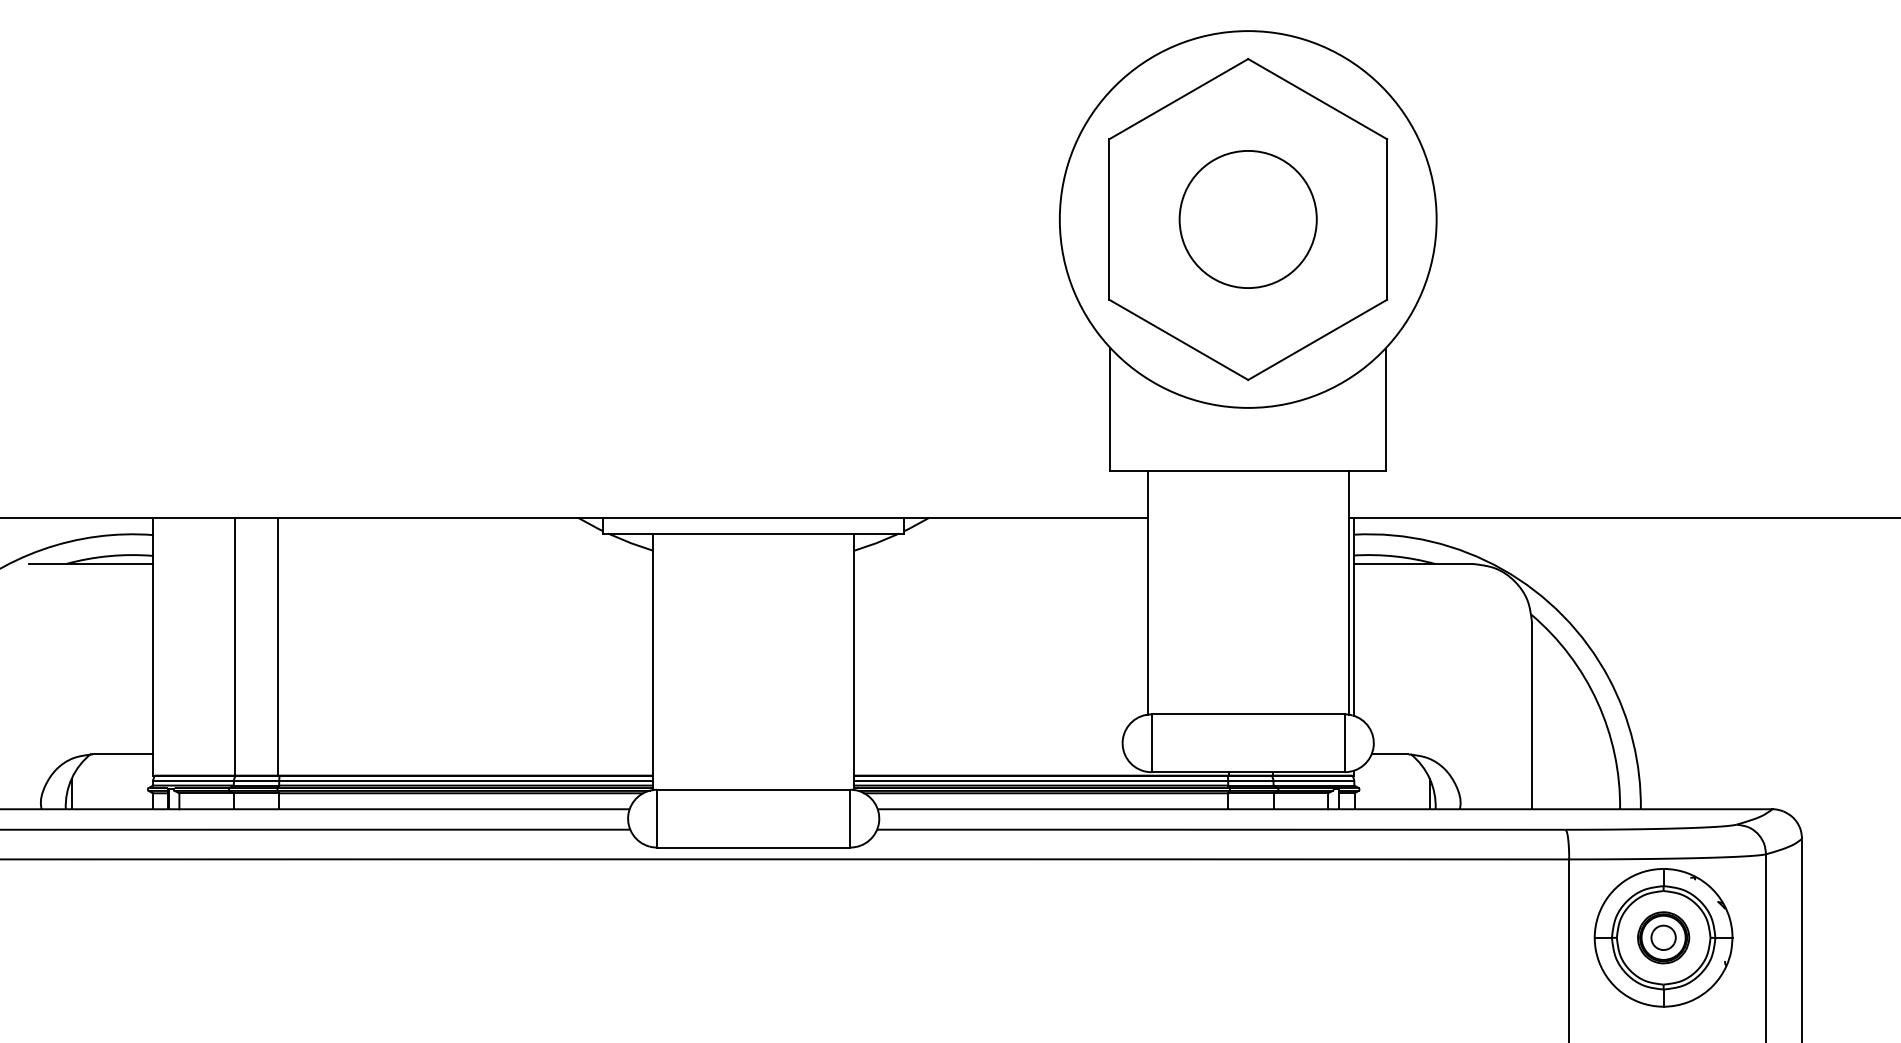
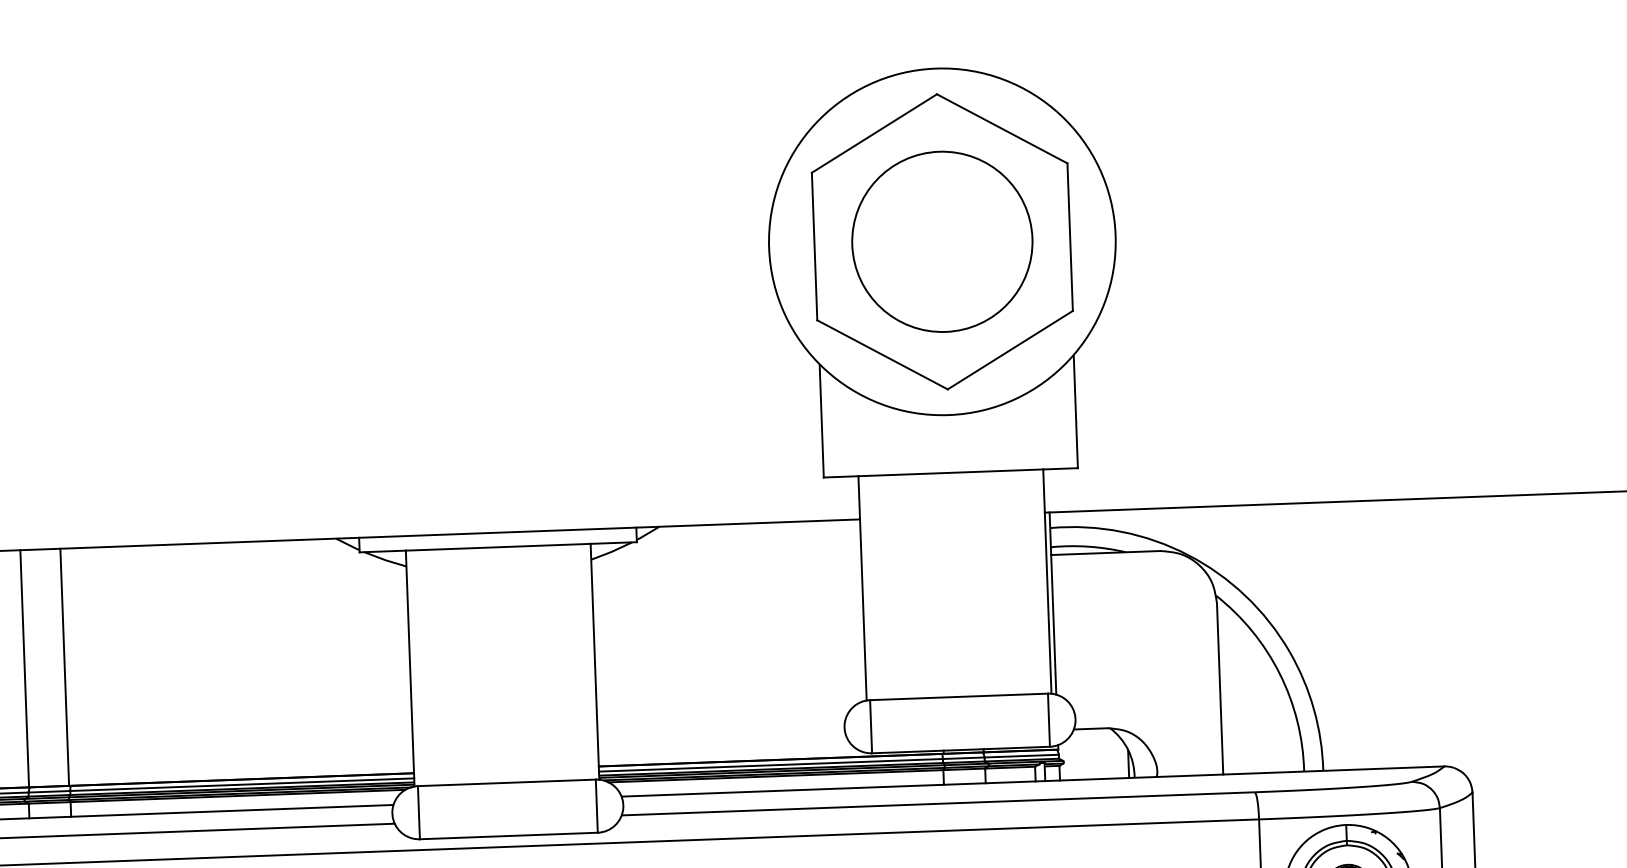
circle: (1248, 219) -> (942, 241), size x1.43

